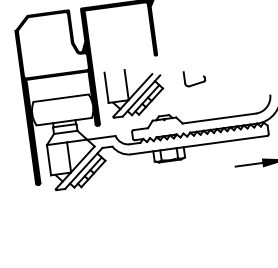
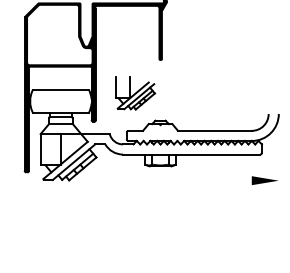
part: (194, 78) -> (195, 87), removed
part: (135, 92) -> (135, 93), size x0.7
line: (248, 164) -> (237, 180), removed

